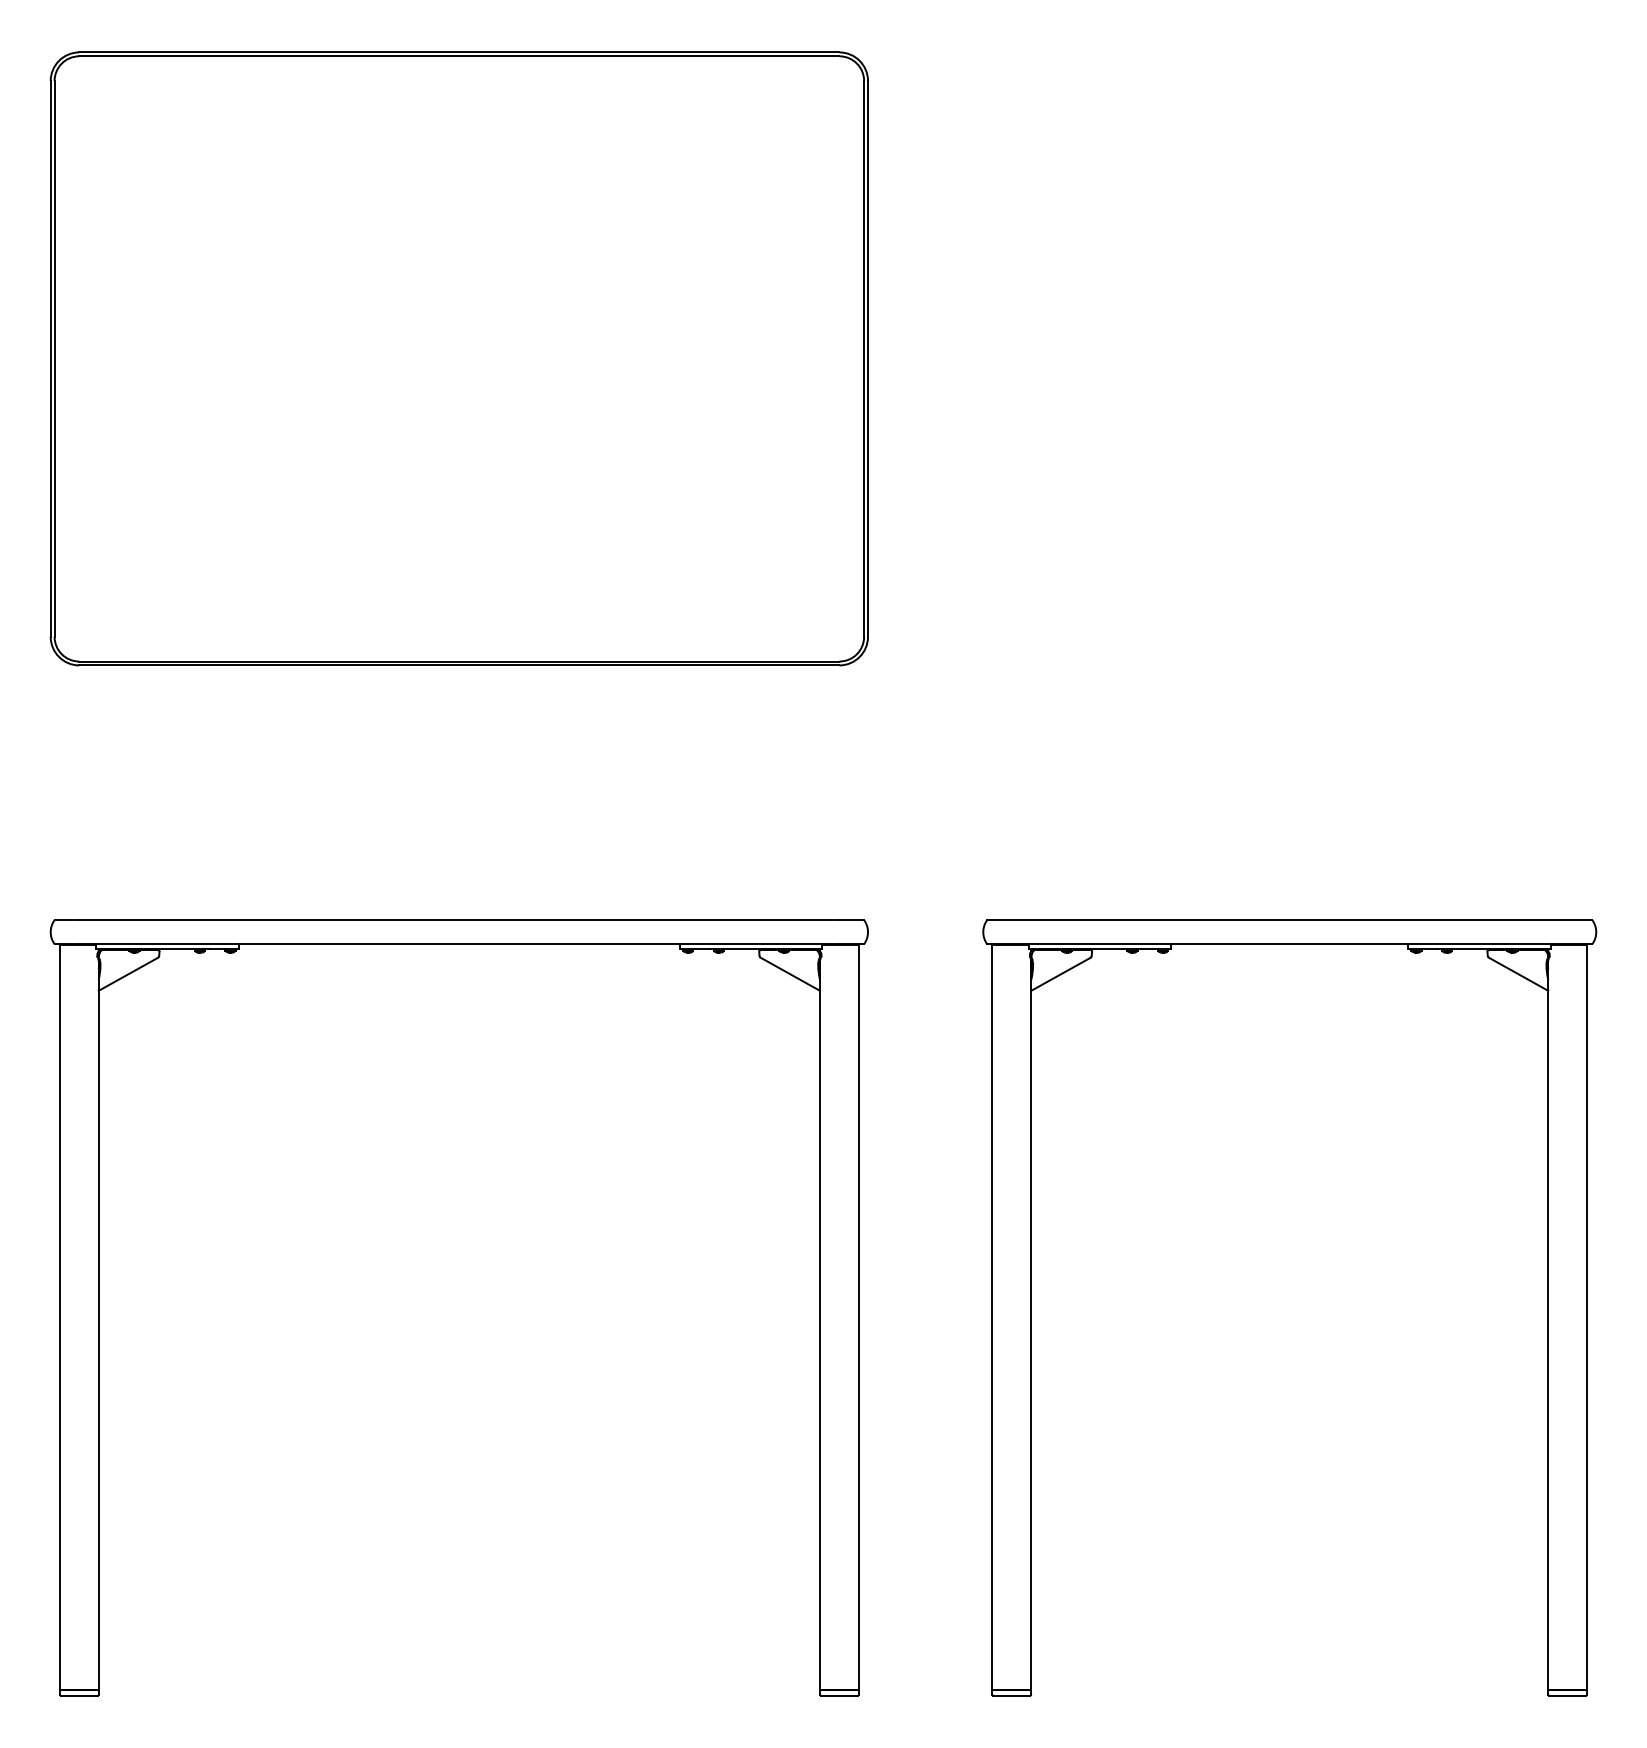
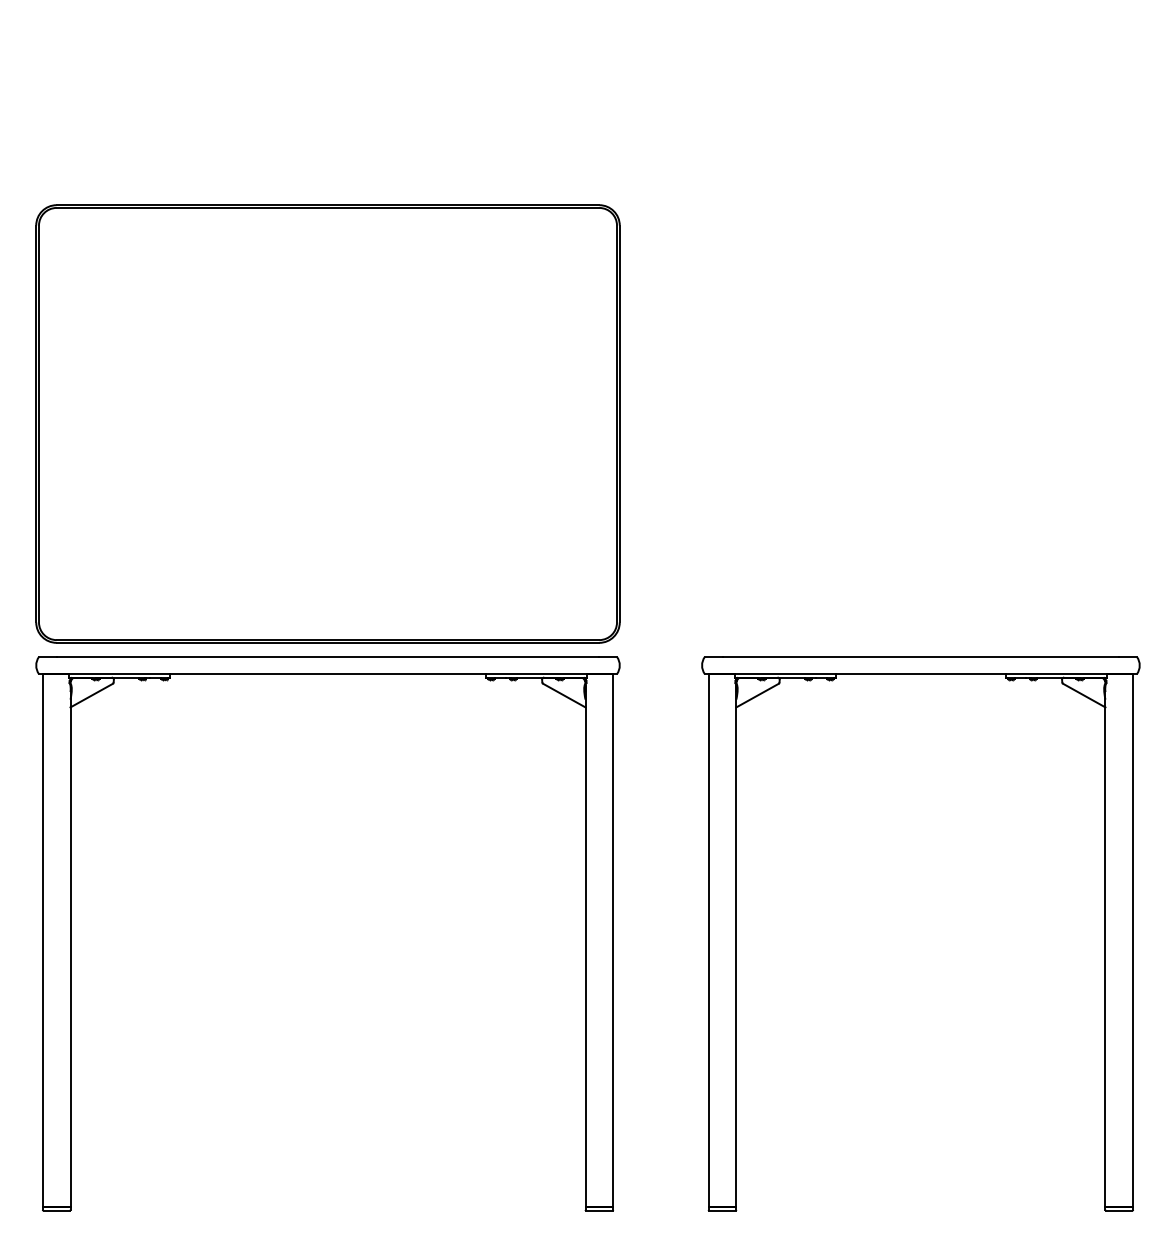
part: (458, 358) -> (327, 423), moved

